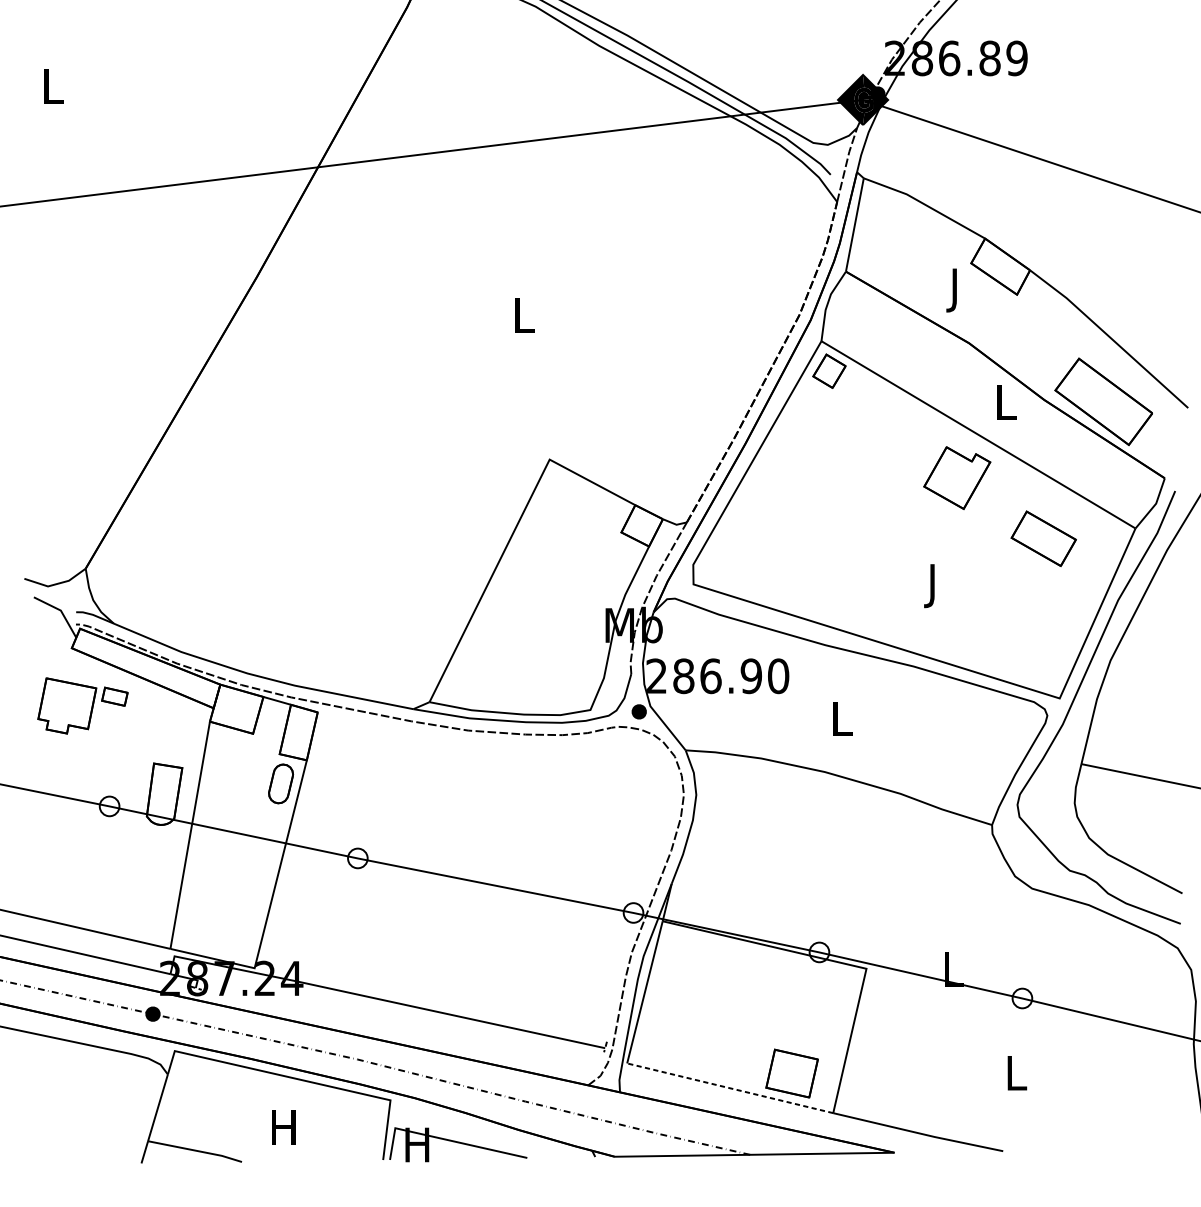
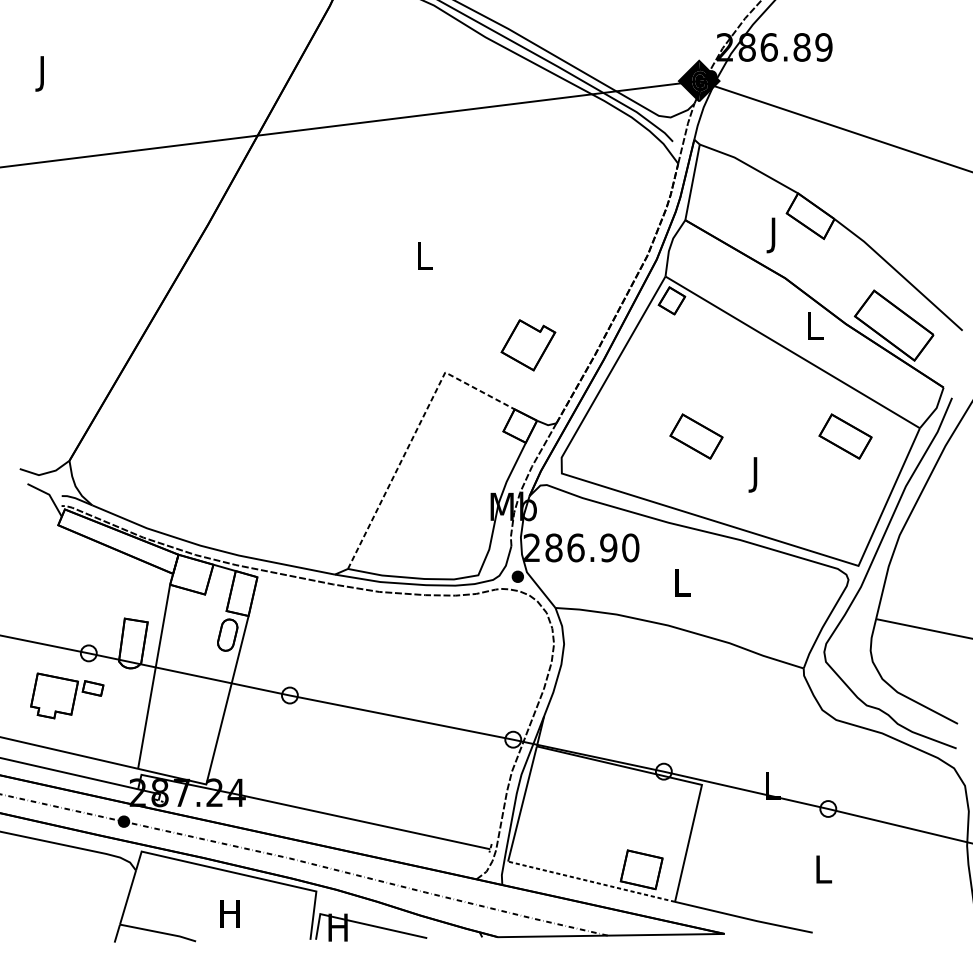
text: (53, 91) -> (43, 74), L -> J
part: (957, 477) -> (528, 344), moved
line: (511, 536) -> (414, 434), solid -> dashed
part: (859, 538) -> (696, 436), added
part: (82, 705) -> (66, 695), moved

